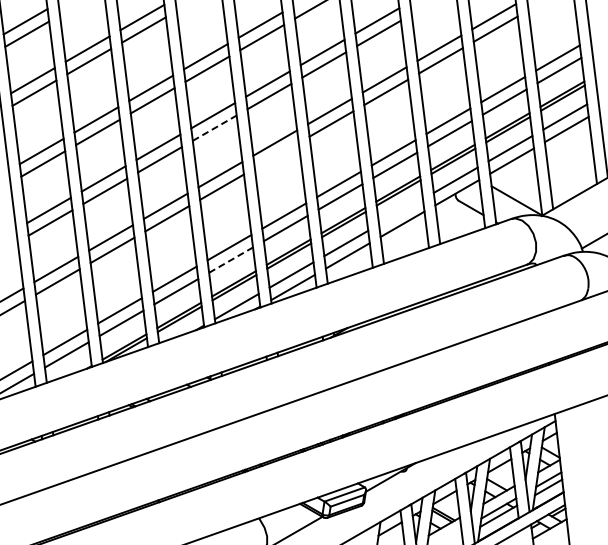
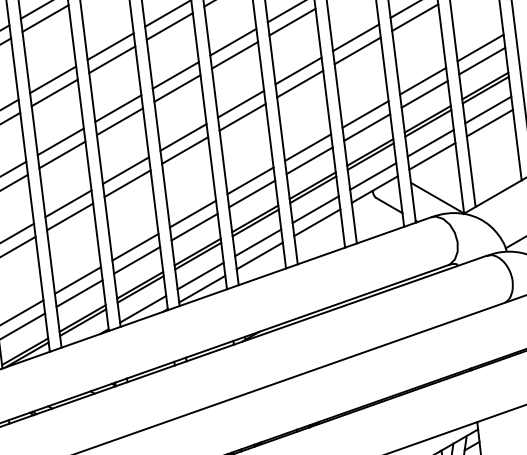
line: (215, 127) -> (120, 121), dashed -> solid
line: (276, 155) -> (184, 150), added
line: (400, 211) -> (315, 209), added
line: (231, 259) -> (137, 259), dashed -> solid

